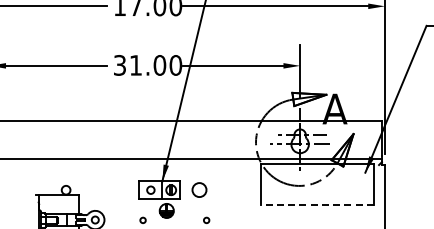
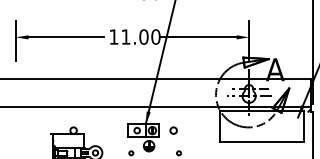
text: (119, 65) -> (113, 37), 31.00 -> 11.00
circle: (199, 190) -> (173, 130), size x0.62
line: (317, 205) -> (262, 142), dashed -> solid

